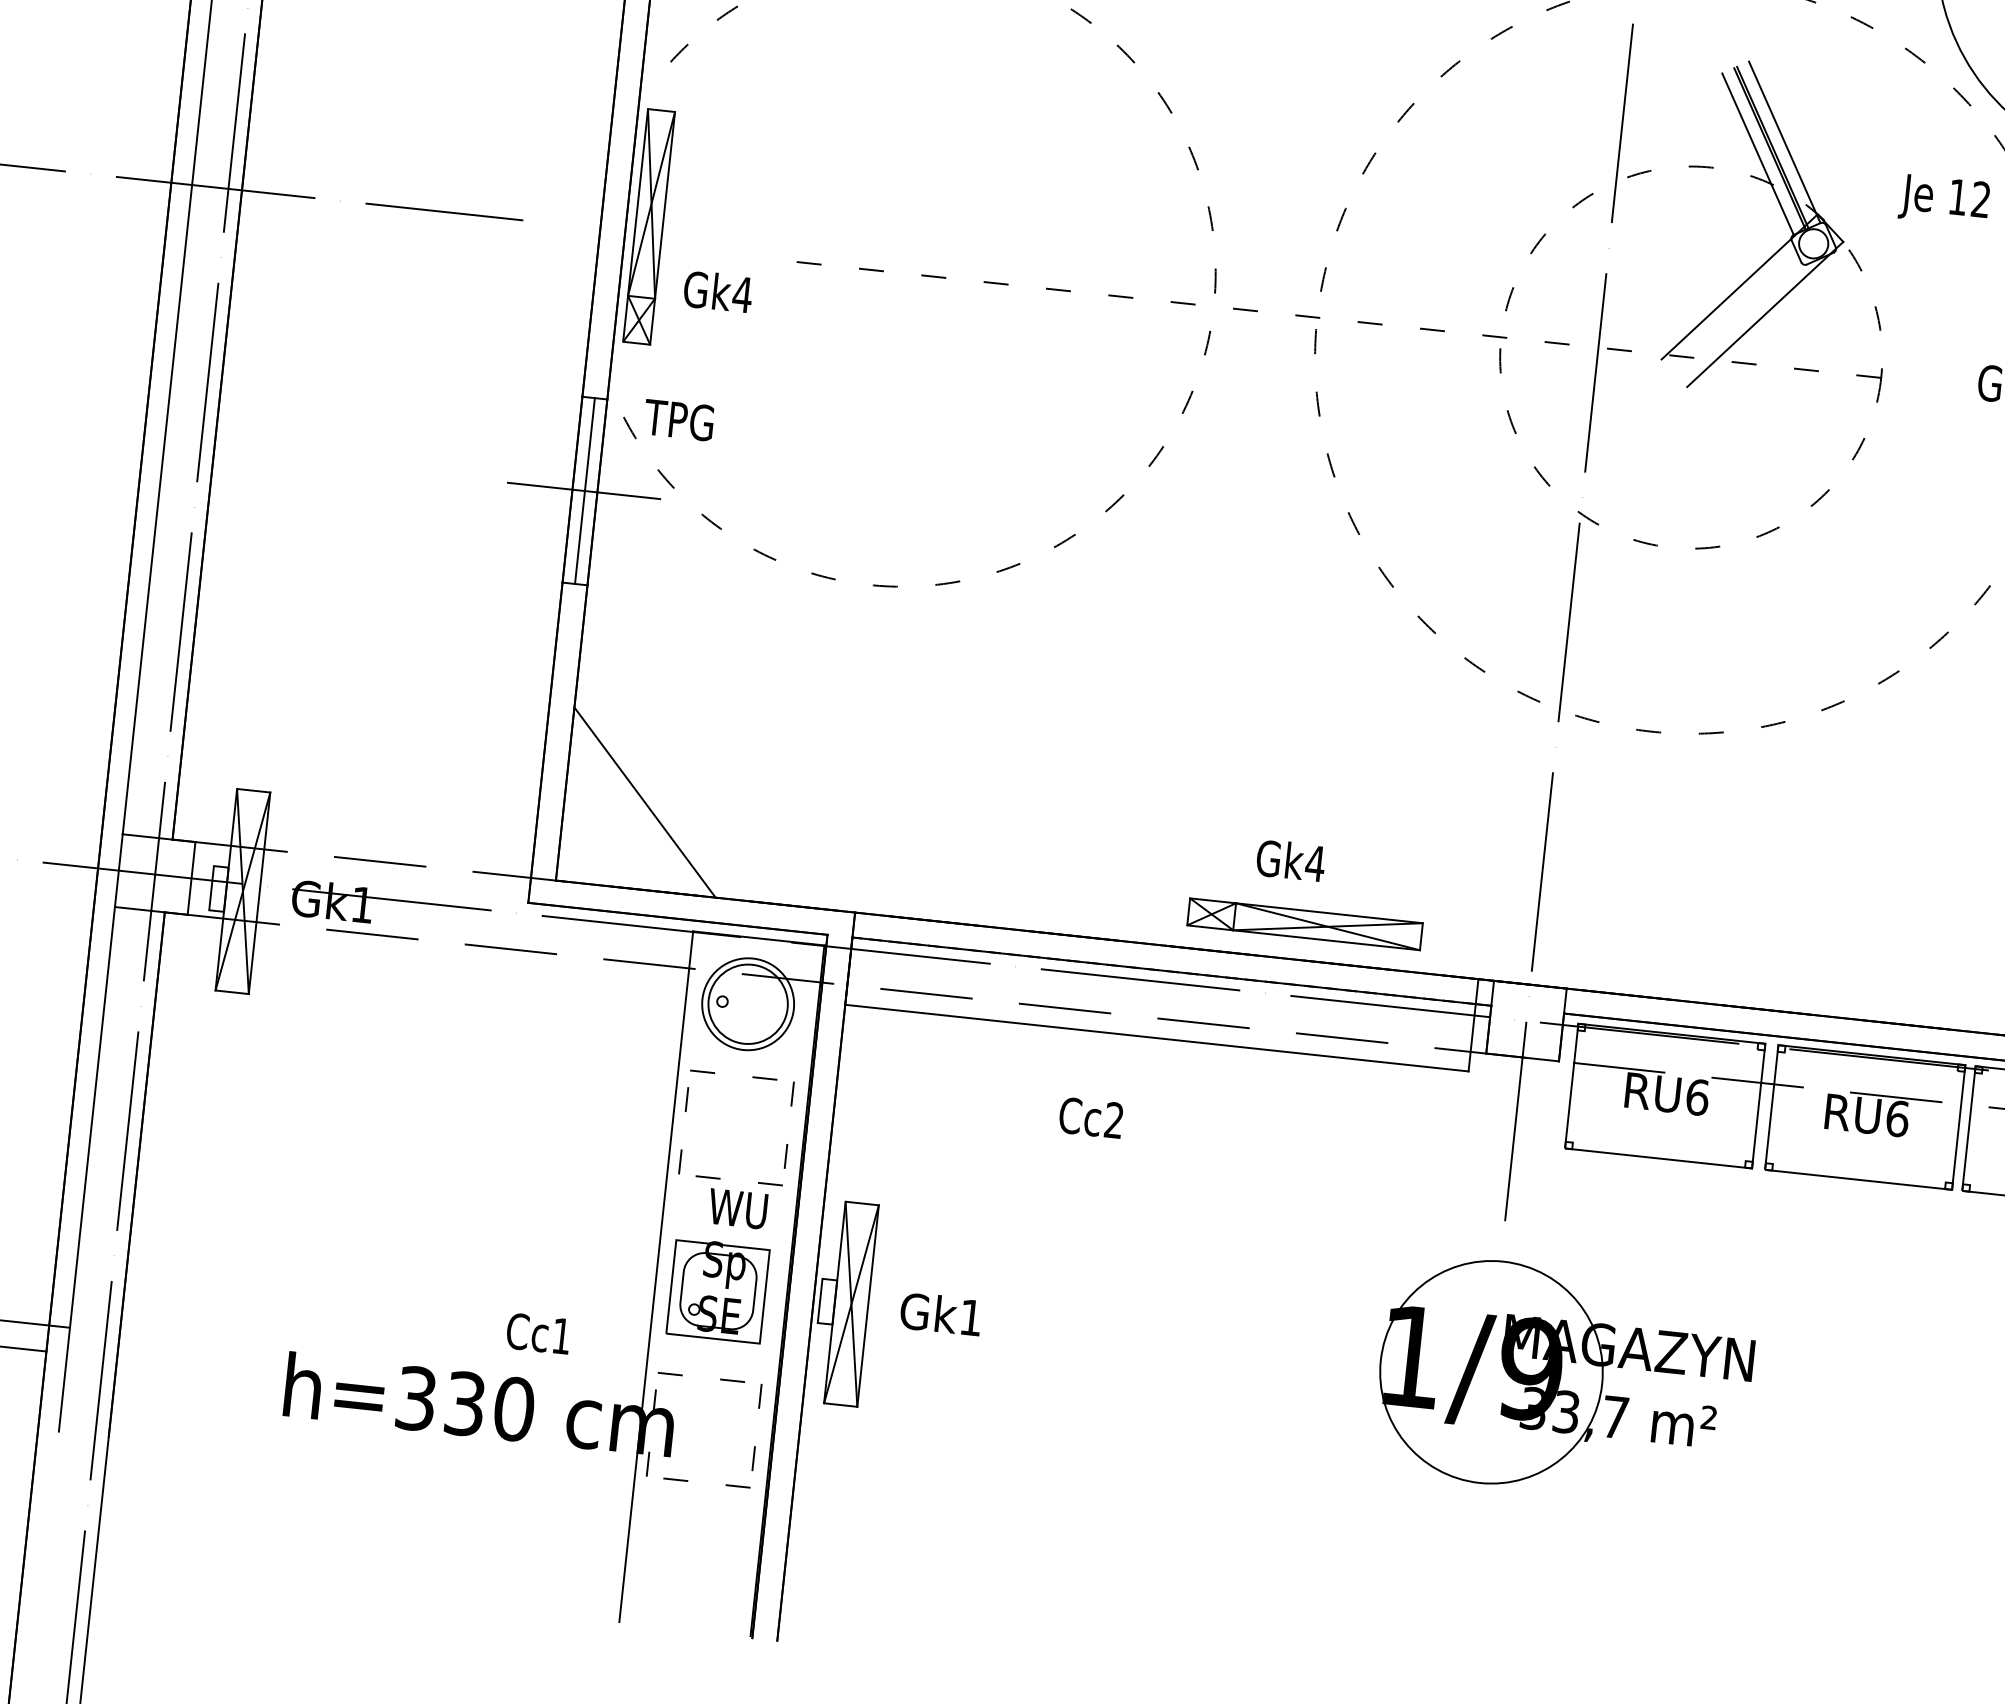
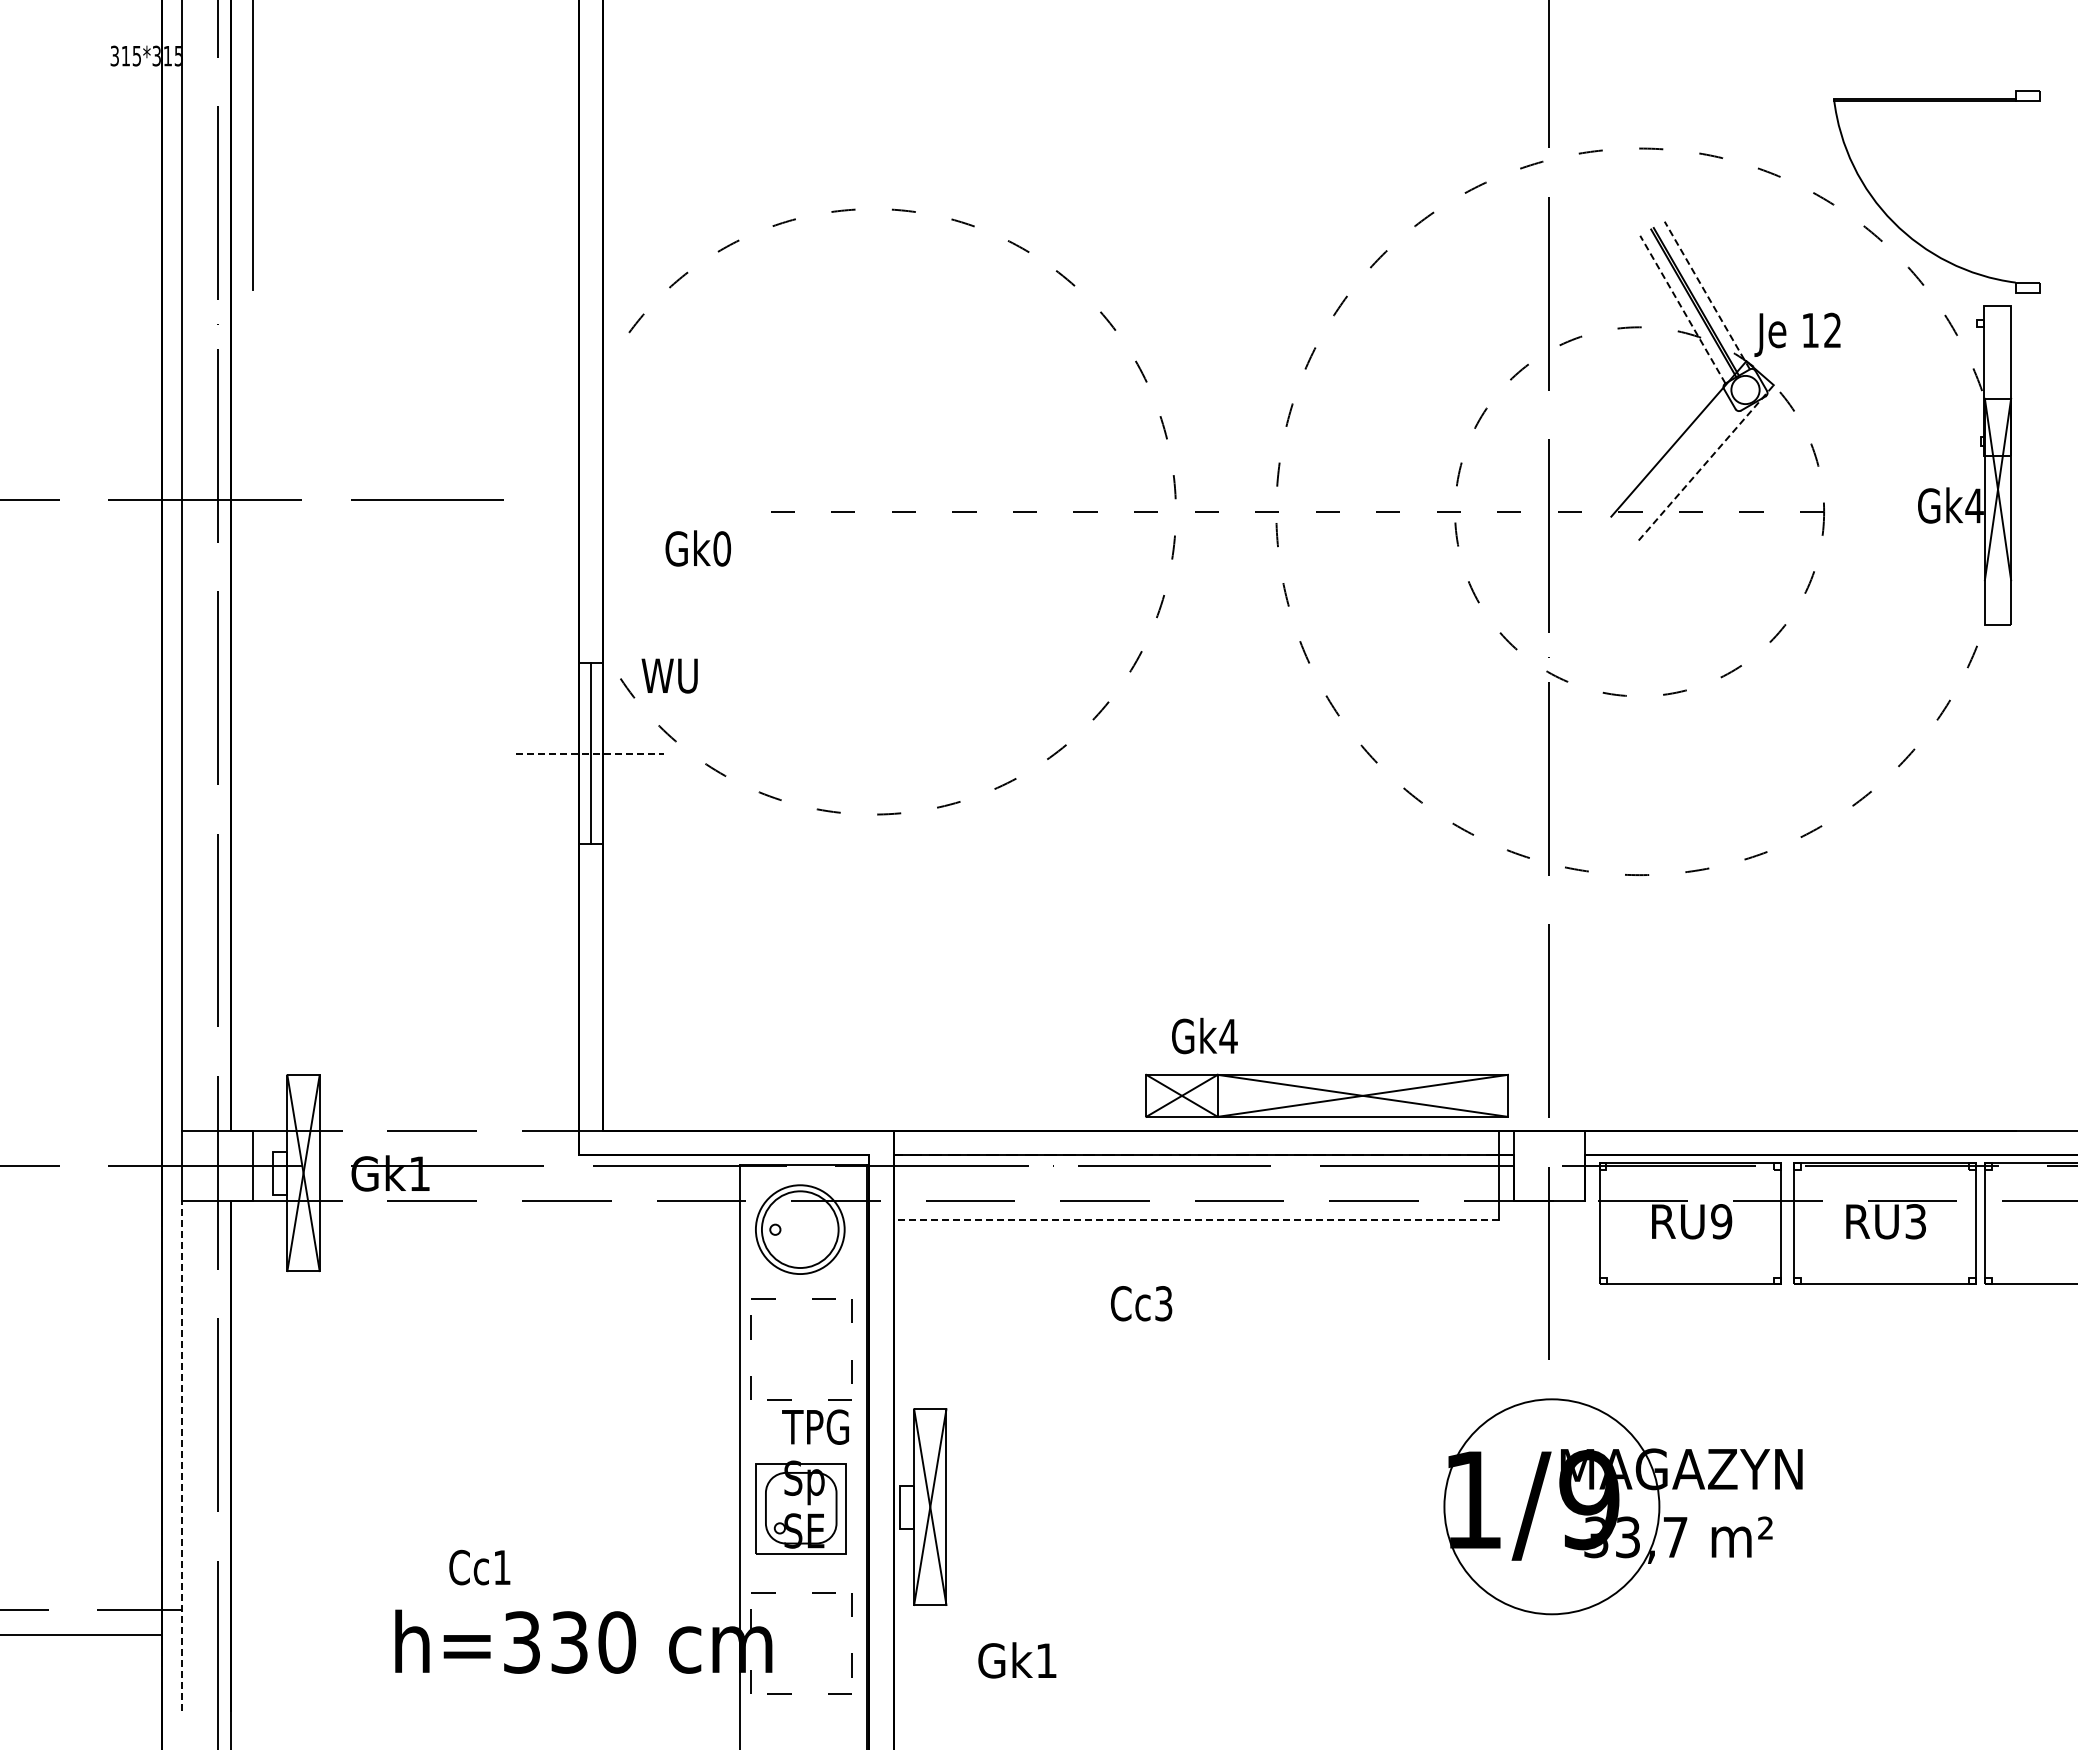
line: (1784, 142) -> (1707, 295), solid -> dashed
line: (1757, 154) -> (1682, 309), solid -> dashed
text: (1944, 199) -> (1797, 334), moved
part: (649, 227) -> (625, 493), removed
text: (741, 294) -> (721, 548), Gk4 -> Gk0
line: (1765, 314) -> (1706, 462), solid -> dashed
text: (678, 419) -> (673, 675), TPG -> WU
line: (583, 490) -> (589, 753), solid -> dashed
line: (644, 802) -> (680, 1046), removed
text: (1290, 860) -> (1204, 1035), moved
part: (1304, 924) -> (1326, 1095), size x1.6
line: (1157, 1038) -> (1196, 1220), solid -> dashed
text: (1697, 1097) -> (1721, 1221), RU6 -> RU9
text: (1897, 1118) -> (1915, 1221), RU6 -> RU3
text: (1113, 1120) -> (1163, 1303), Cc2 -> Cc3
line: (87, 1169) -> (182, 1456), solid -> dashed
text: (742, 1208) -> (815, 1426), WU -> TPG
text: (941, 1314) -> (1017, 1660), moved
text: (538, 1333) -> (479, 1567), moved

